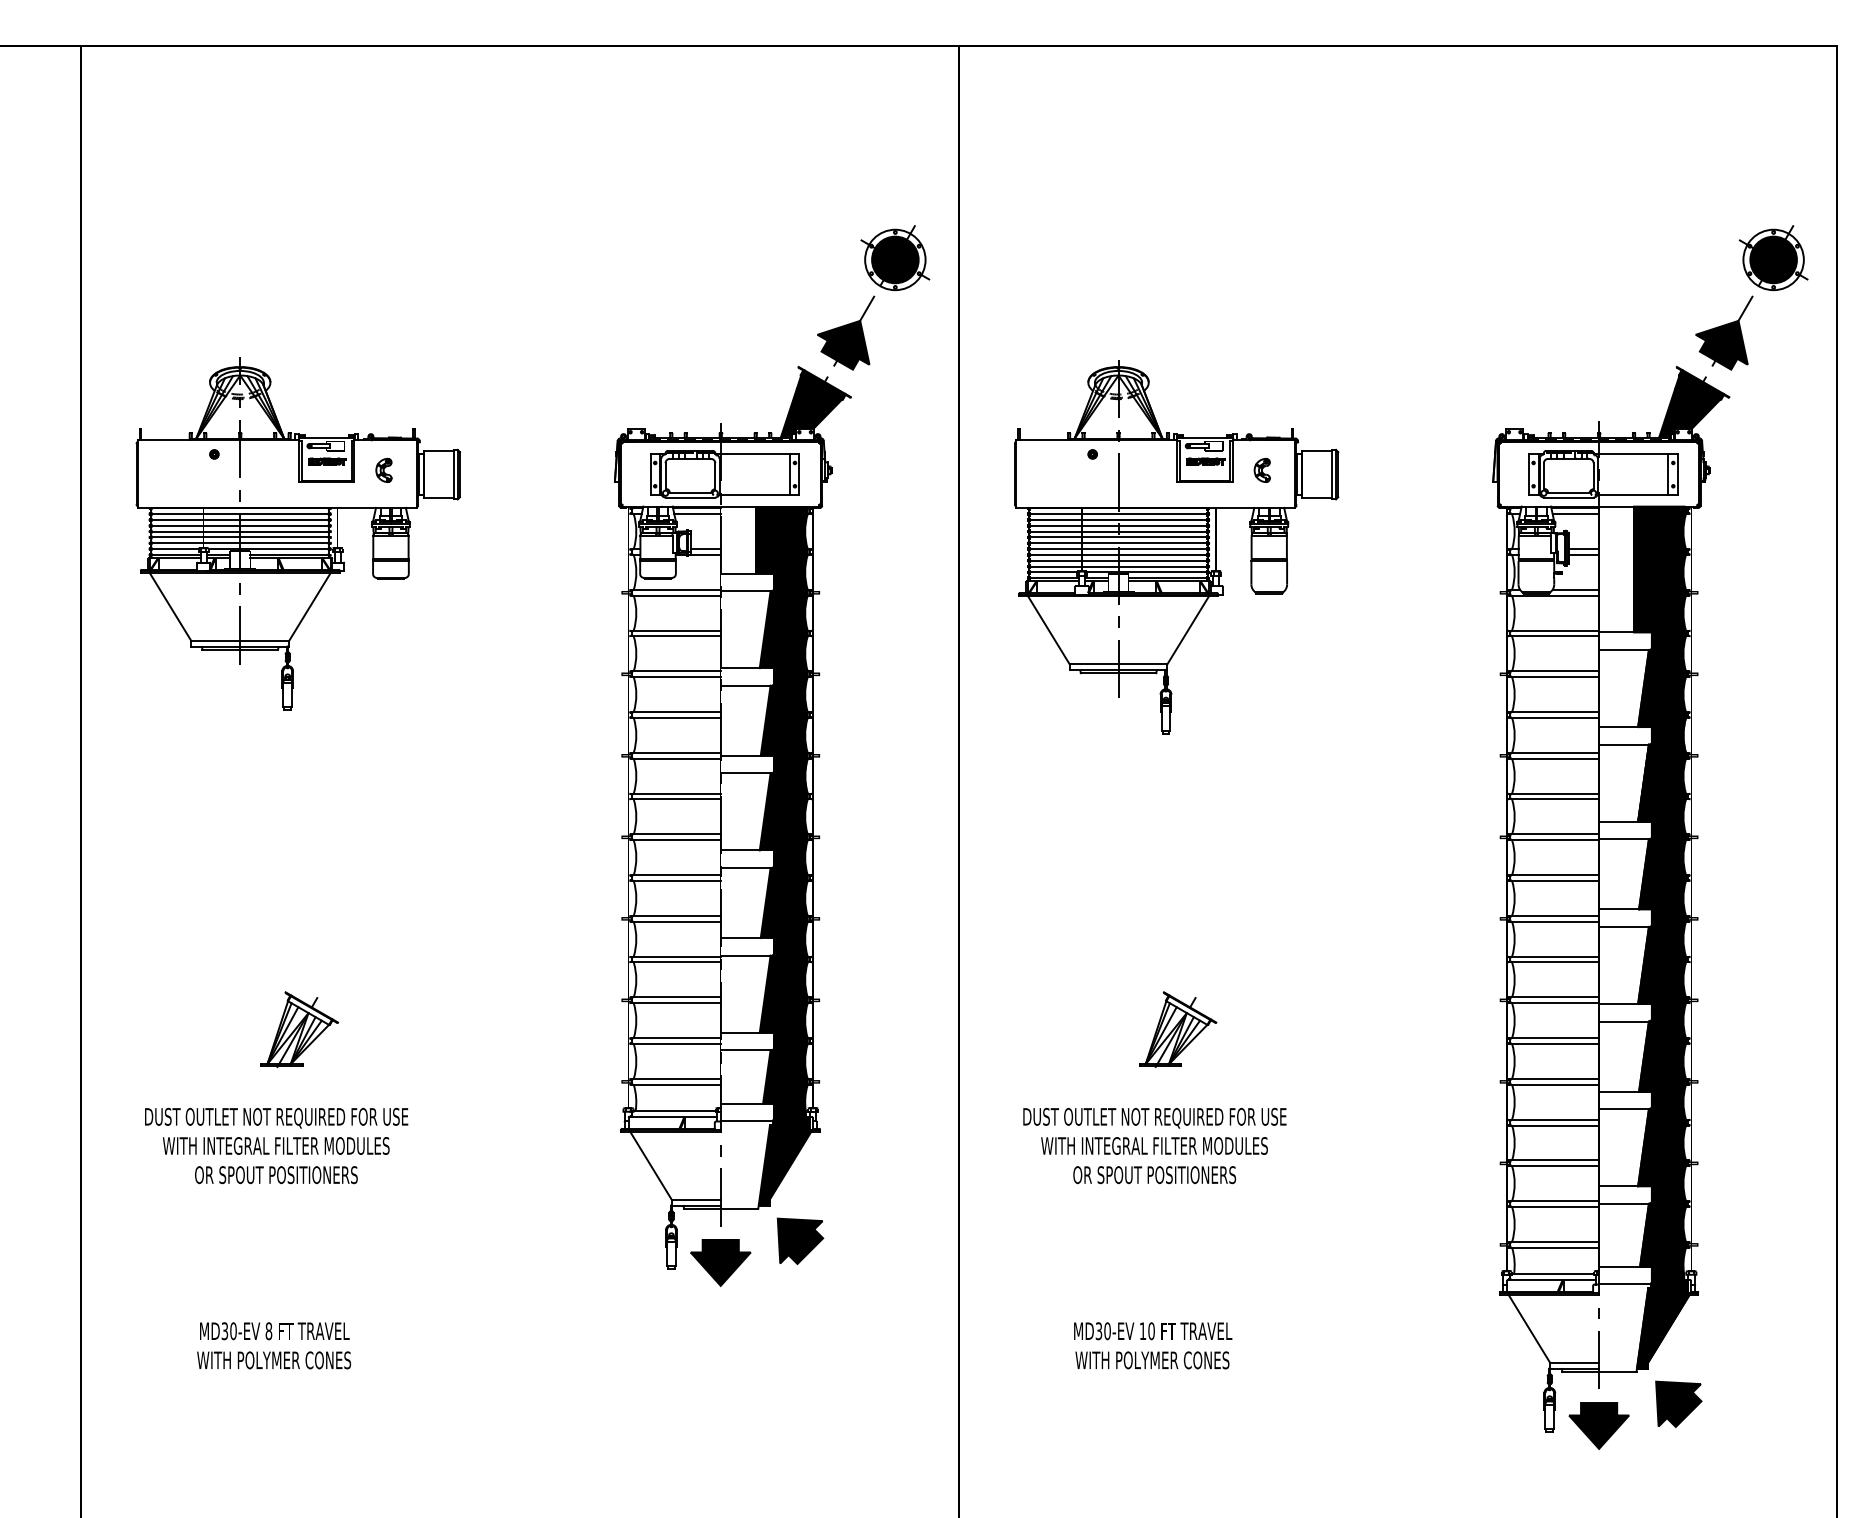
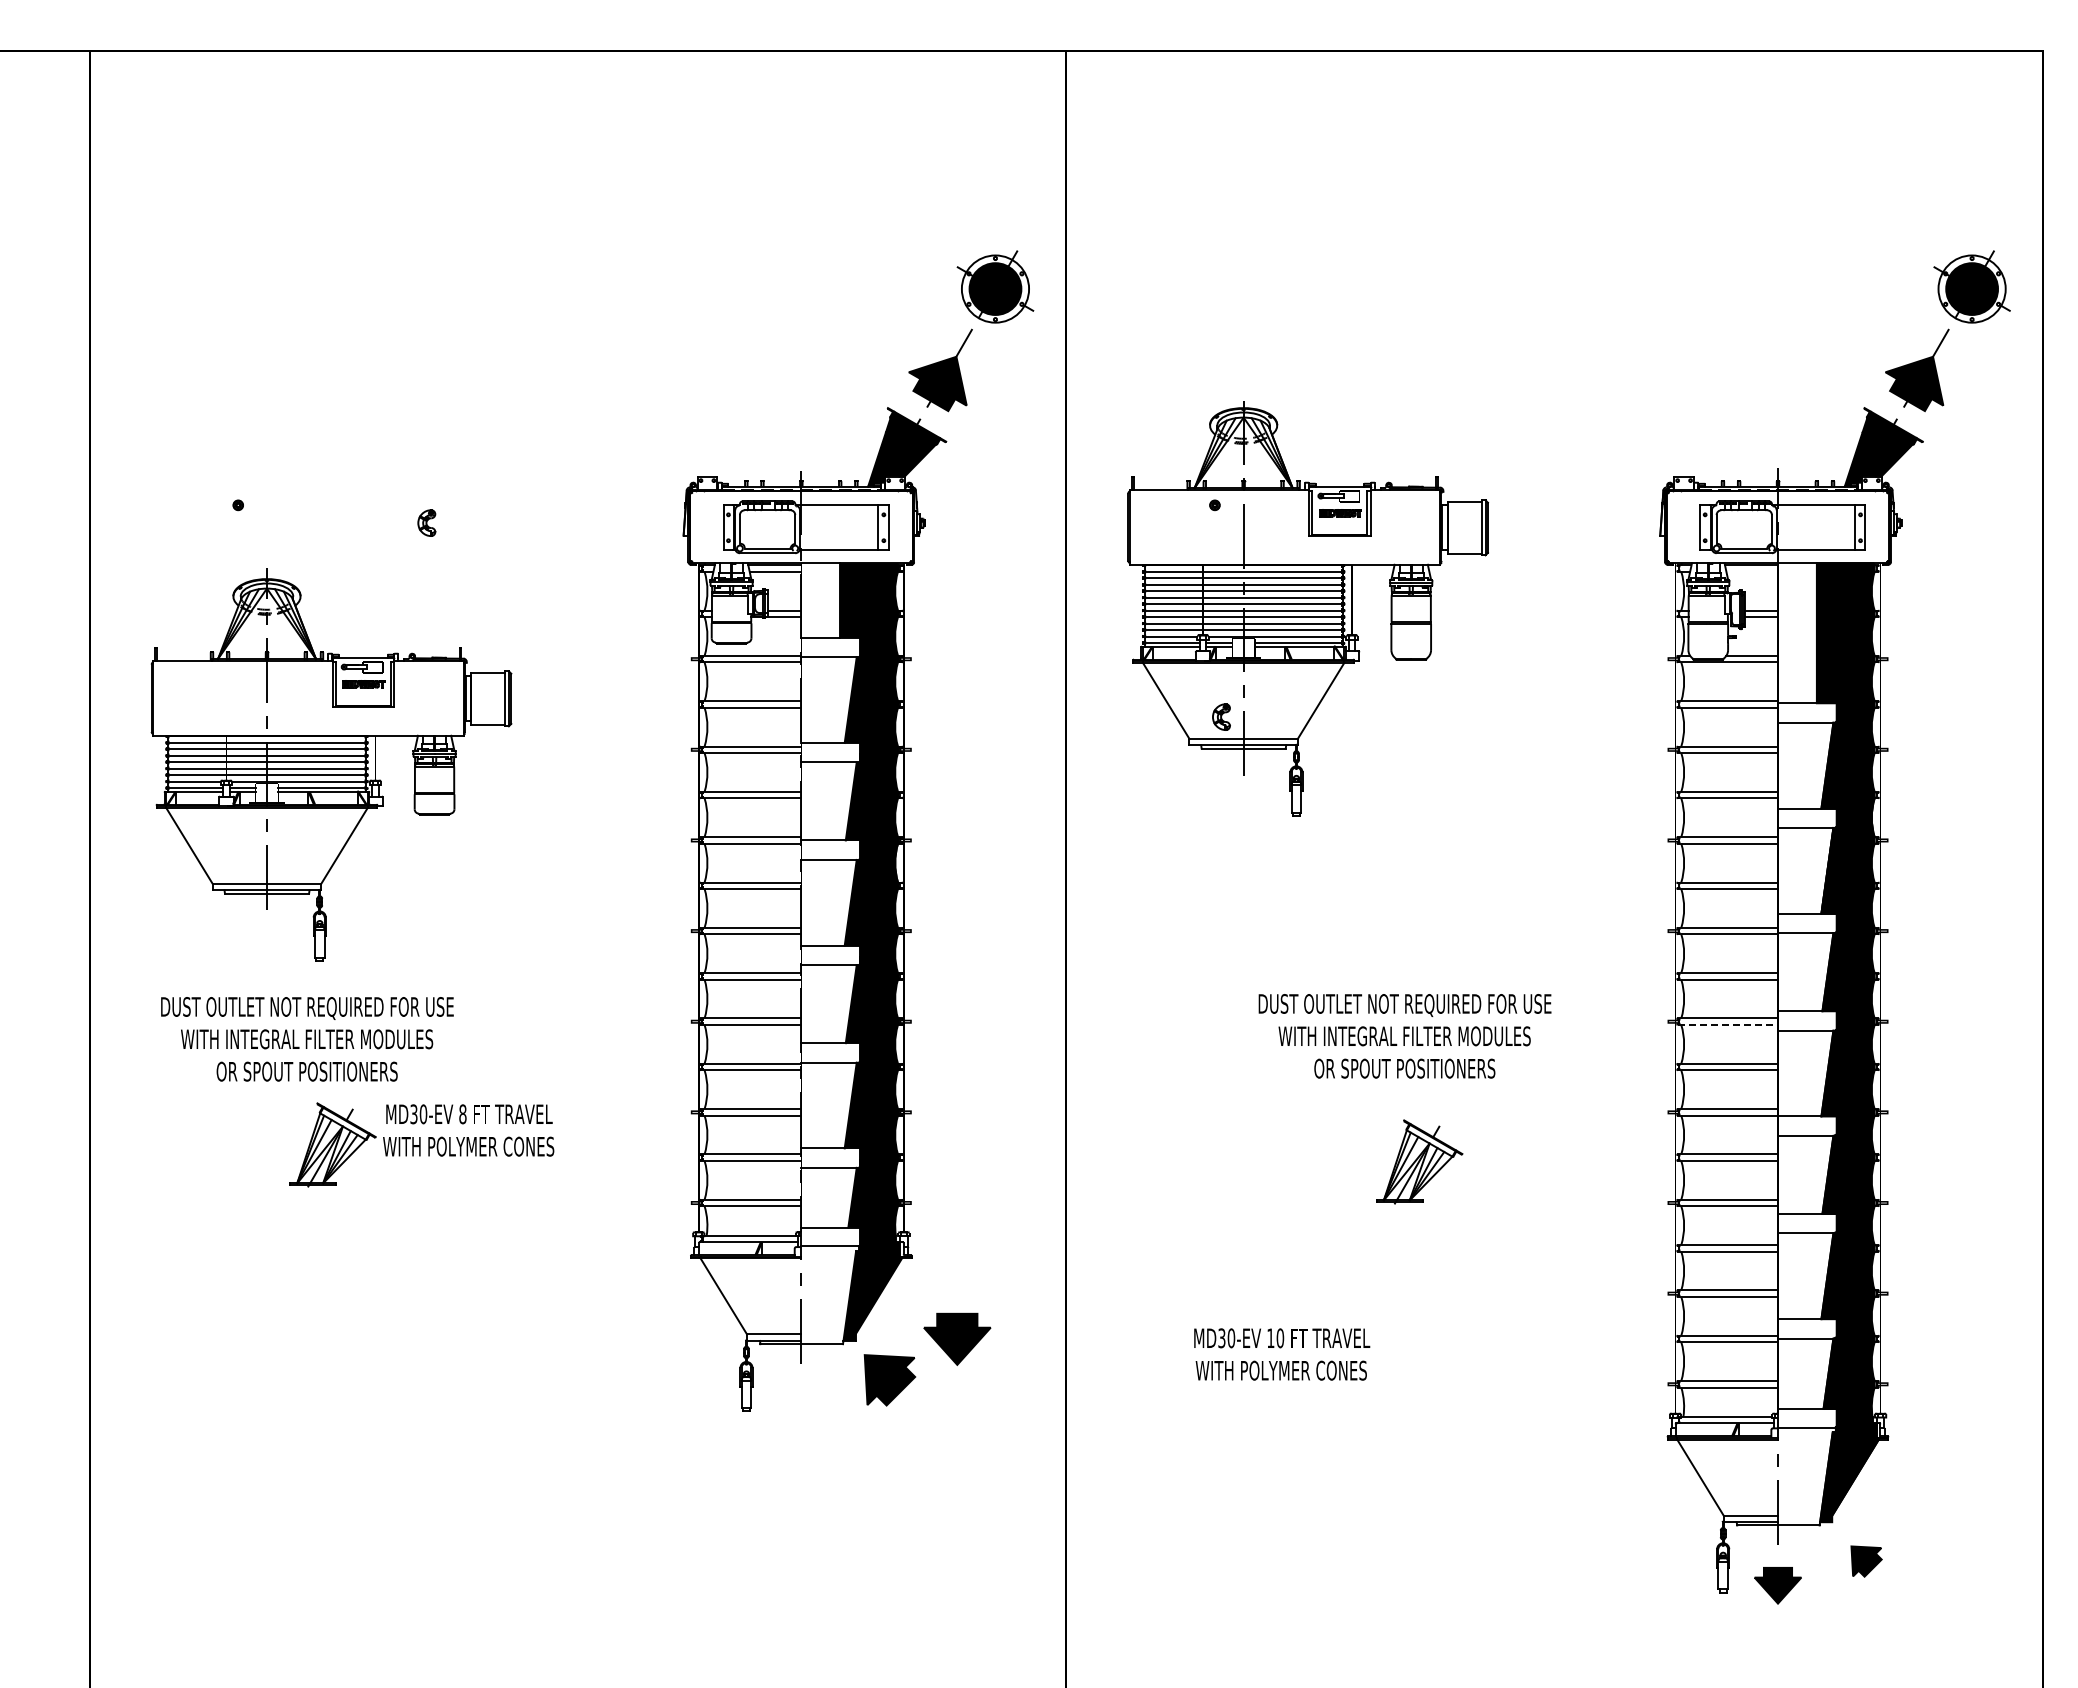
part: (1262, 469) -> (1221, 716), moved
line: (1576, 513) -> (1752, 571), removed
part: (298, 533) -> (331, 764), moved
line: (1554, 921) -> (1728, 1024), solid -> dashed
part: (1177, 1029) -> (1419, 1161), moved
text: (276, 1146) -> (307, 1039), moved
text: (1154, 1146) -> (1404, 1036), moved
part: (720, 1262) -> (957, 1338), moved
text: (273, 1345) -> (468, 1130), moved
text: (1153, 1345) -> (1282, 1354), moved
part: (1678, 1404) -> (1866, 1561), size x0.6
part: (1598, 1425) -> (1777, 1585), size x0.7

